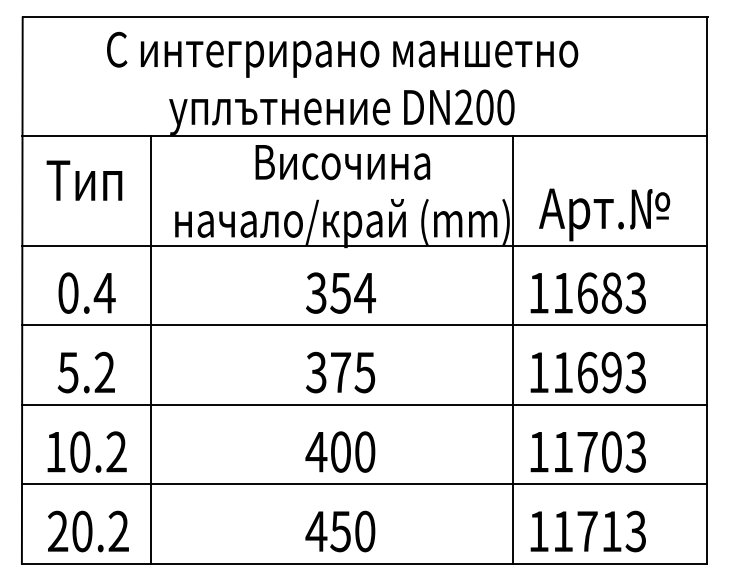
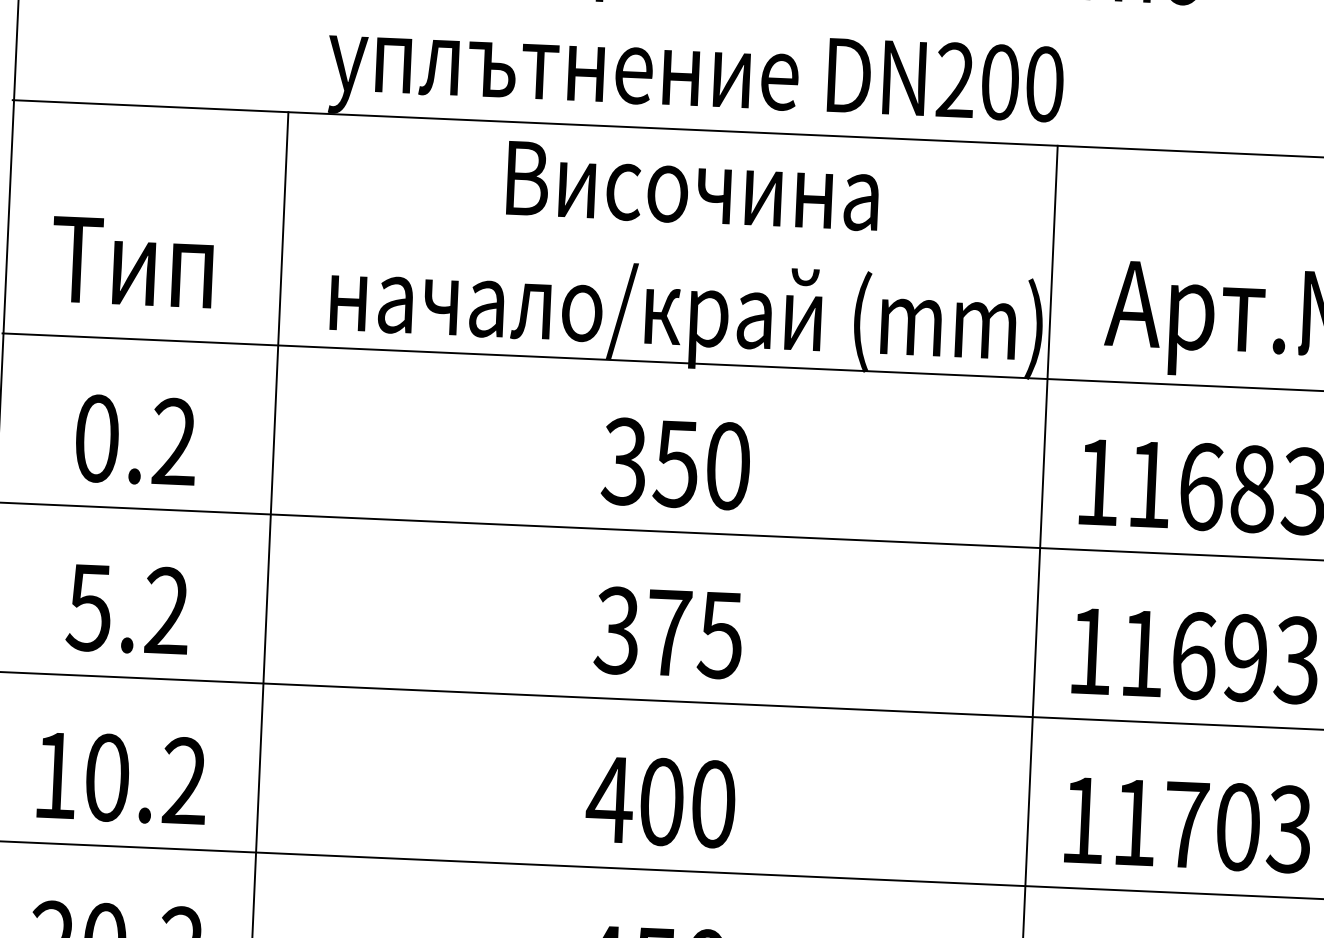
text: (84, 180) -> (132, 261), moved
text: (104, 292) -> (173, 440), 0.4 -> 0.2
text: (364, 292) -> (726, 464), 354 -> 350

